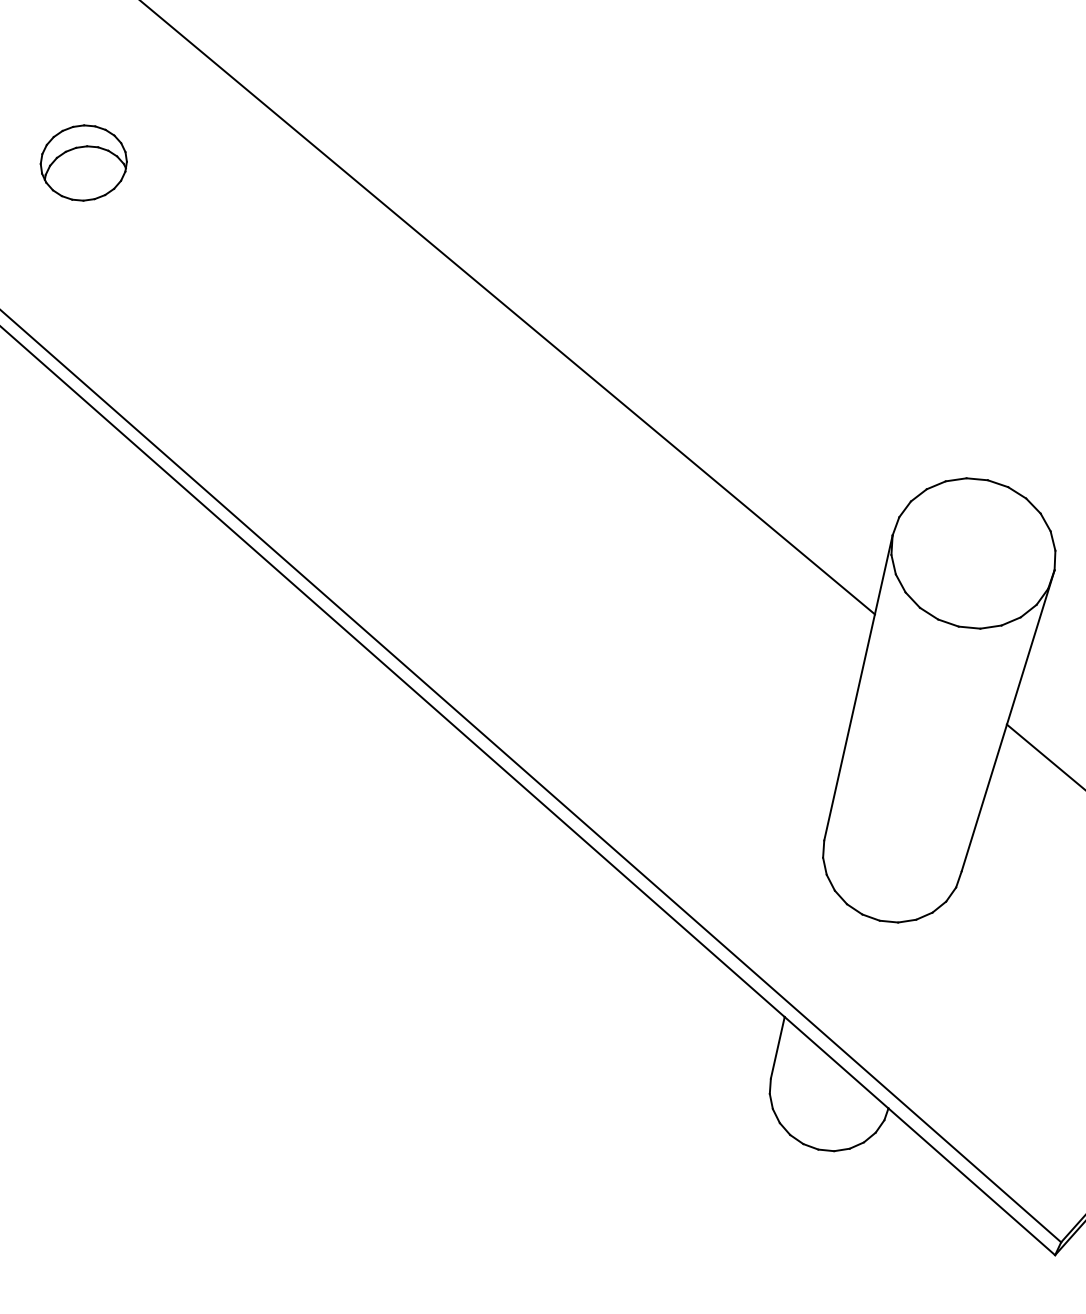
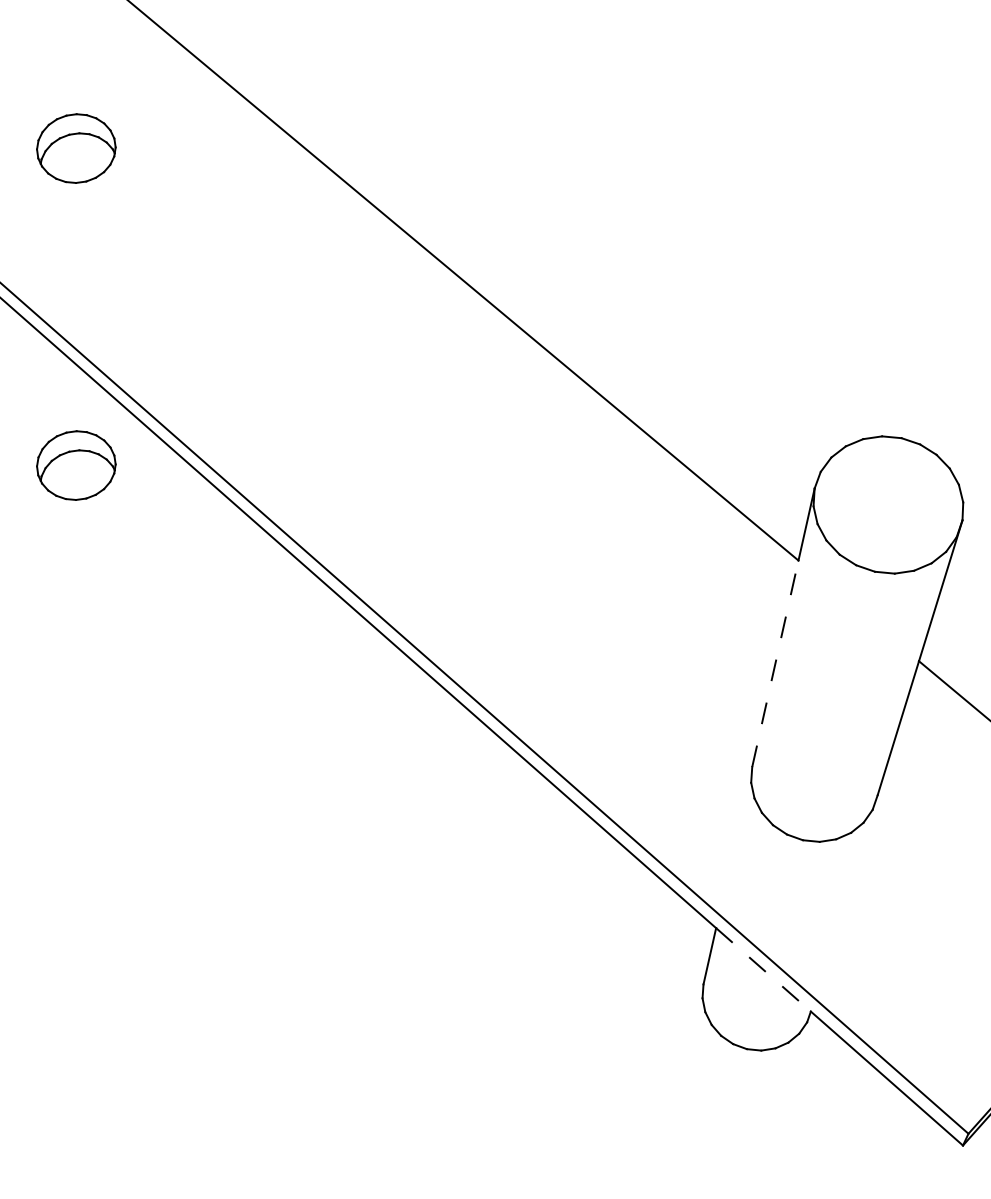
part: (83, 510) -> (76, 465), added
line: (849, 727) -> (775, 663), solid -> dashed
line: (836, 1063) -> (763, 970), solid -> dashed

